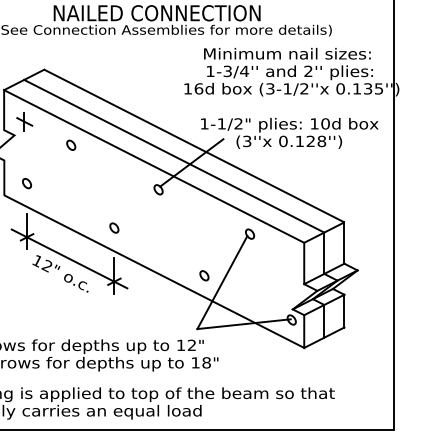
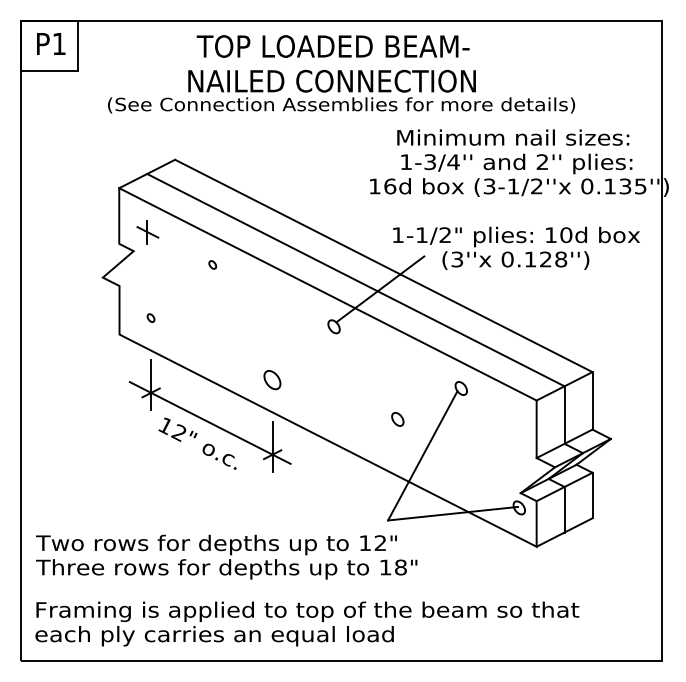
part: (71, 145) -> (212, 264), size x0.6
part: (26, 183) -> (150, 317), size x0.6
part: (114, 227) -> (272, 379), size x1.4
part: (204, 275) -> (397, 419), moved

